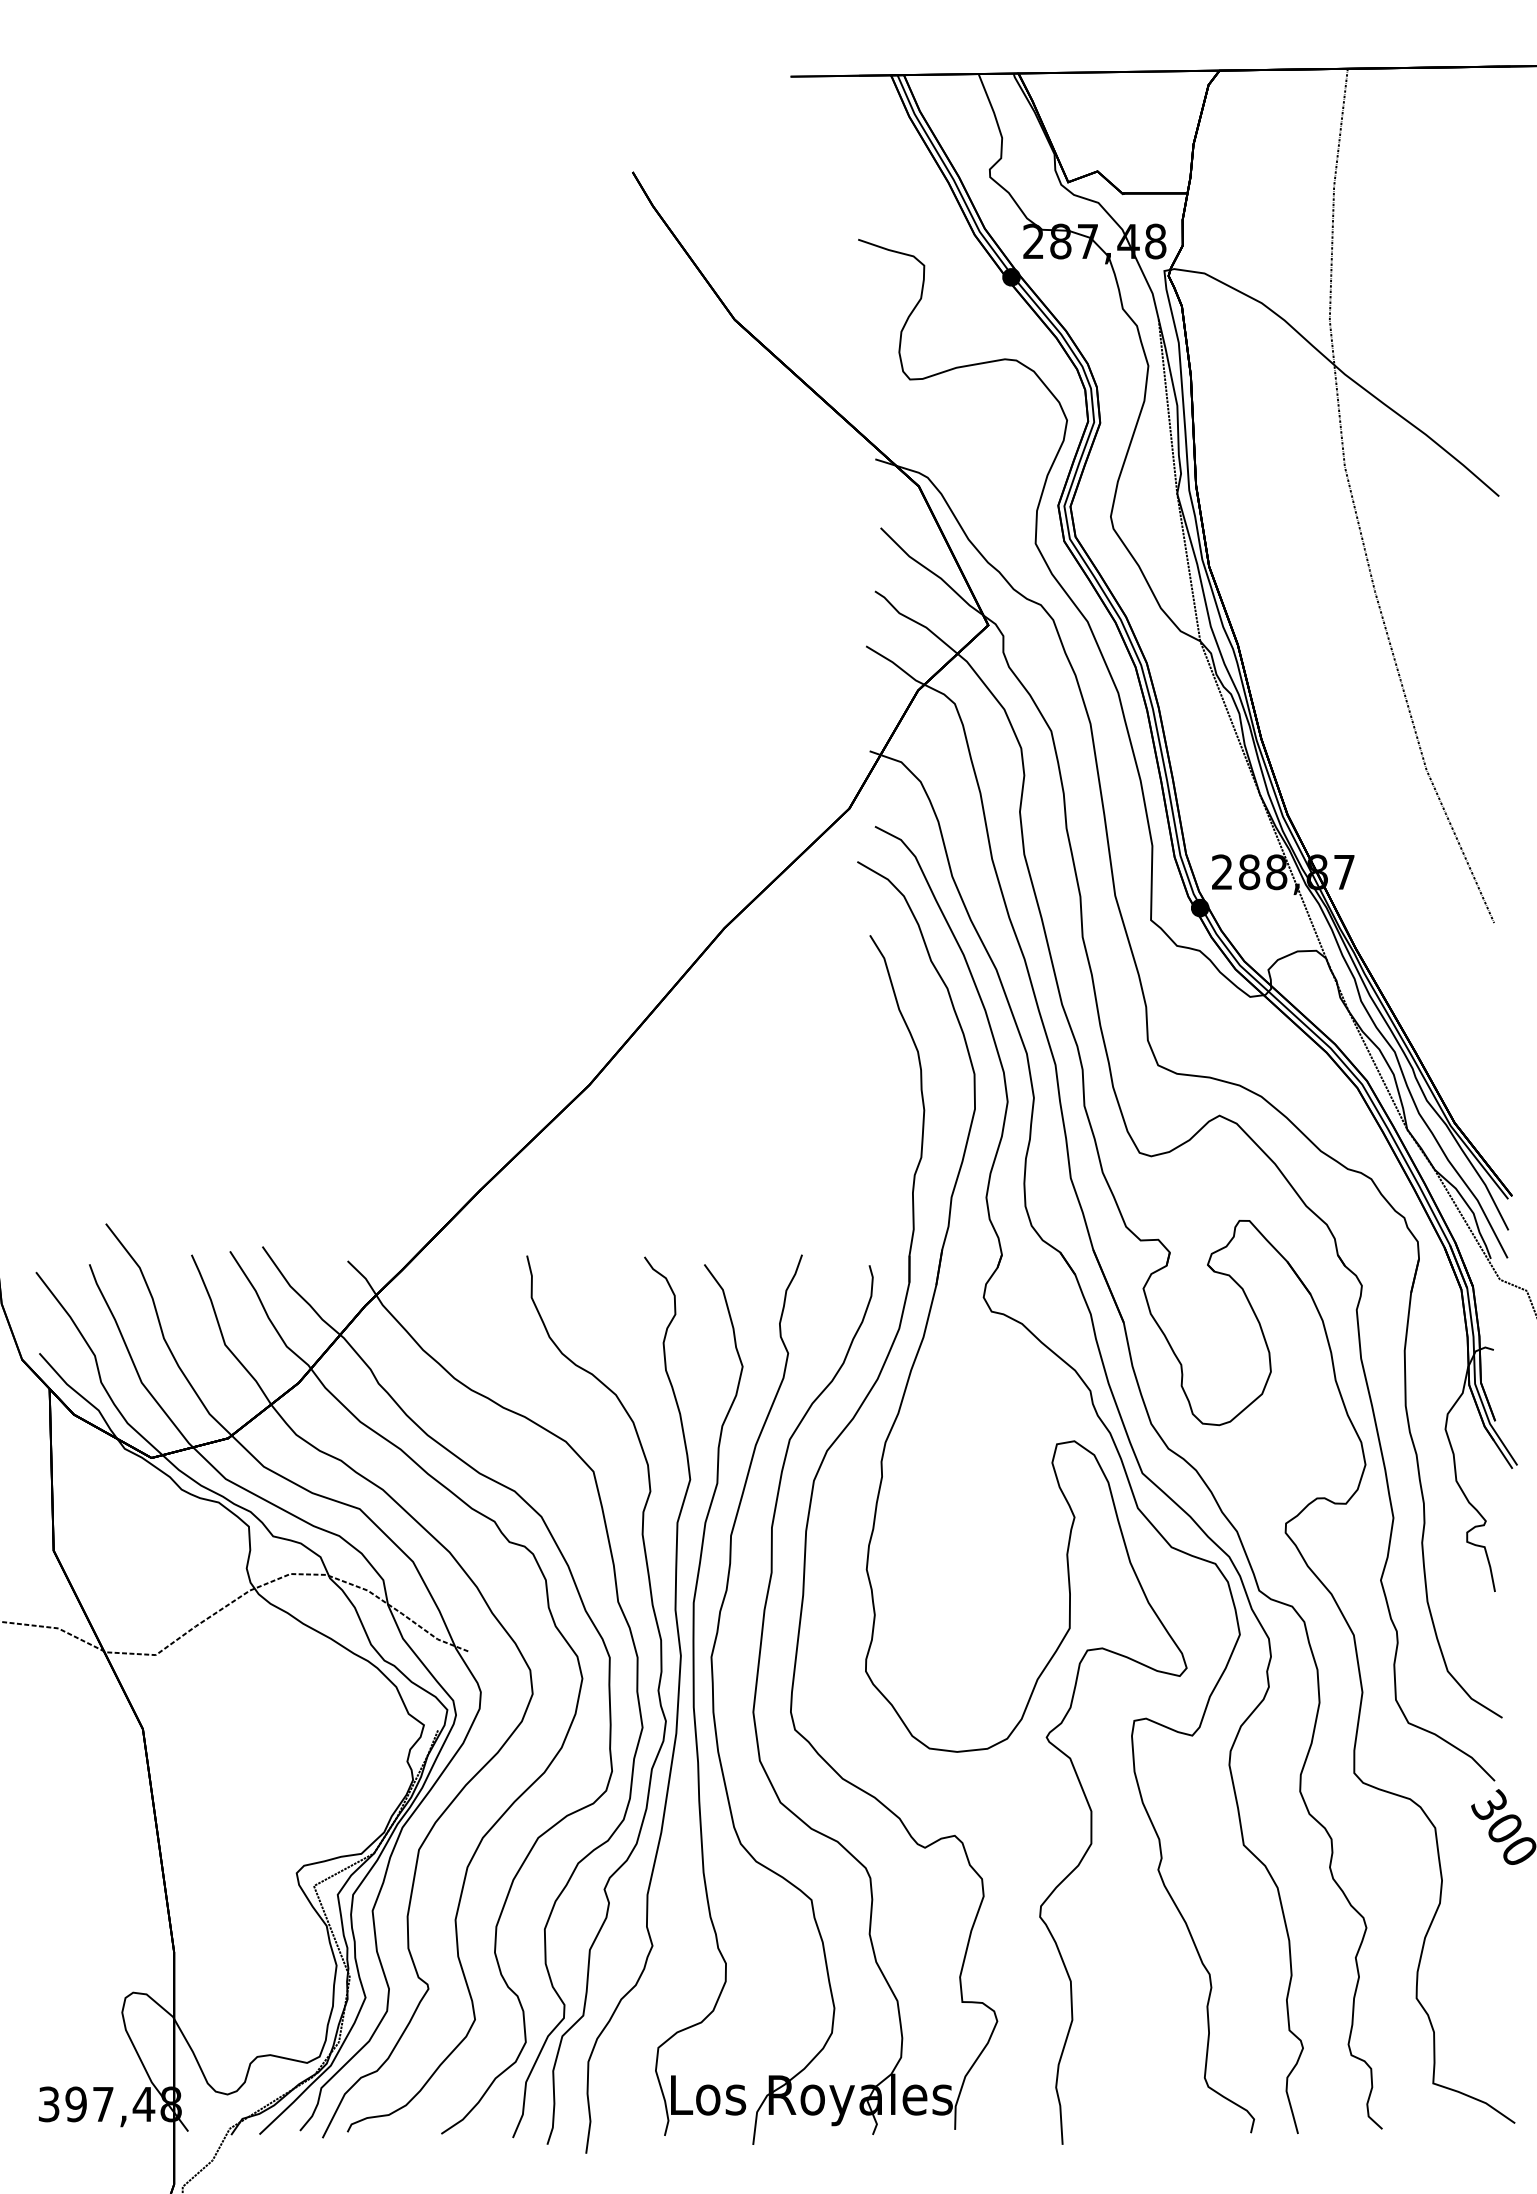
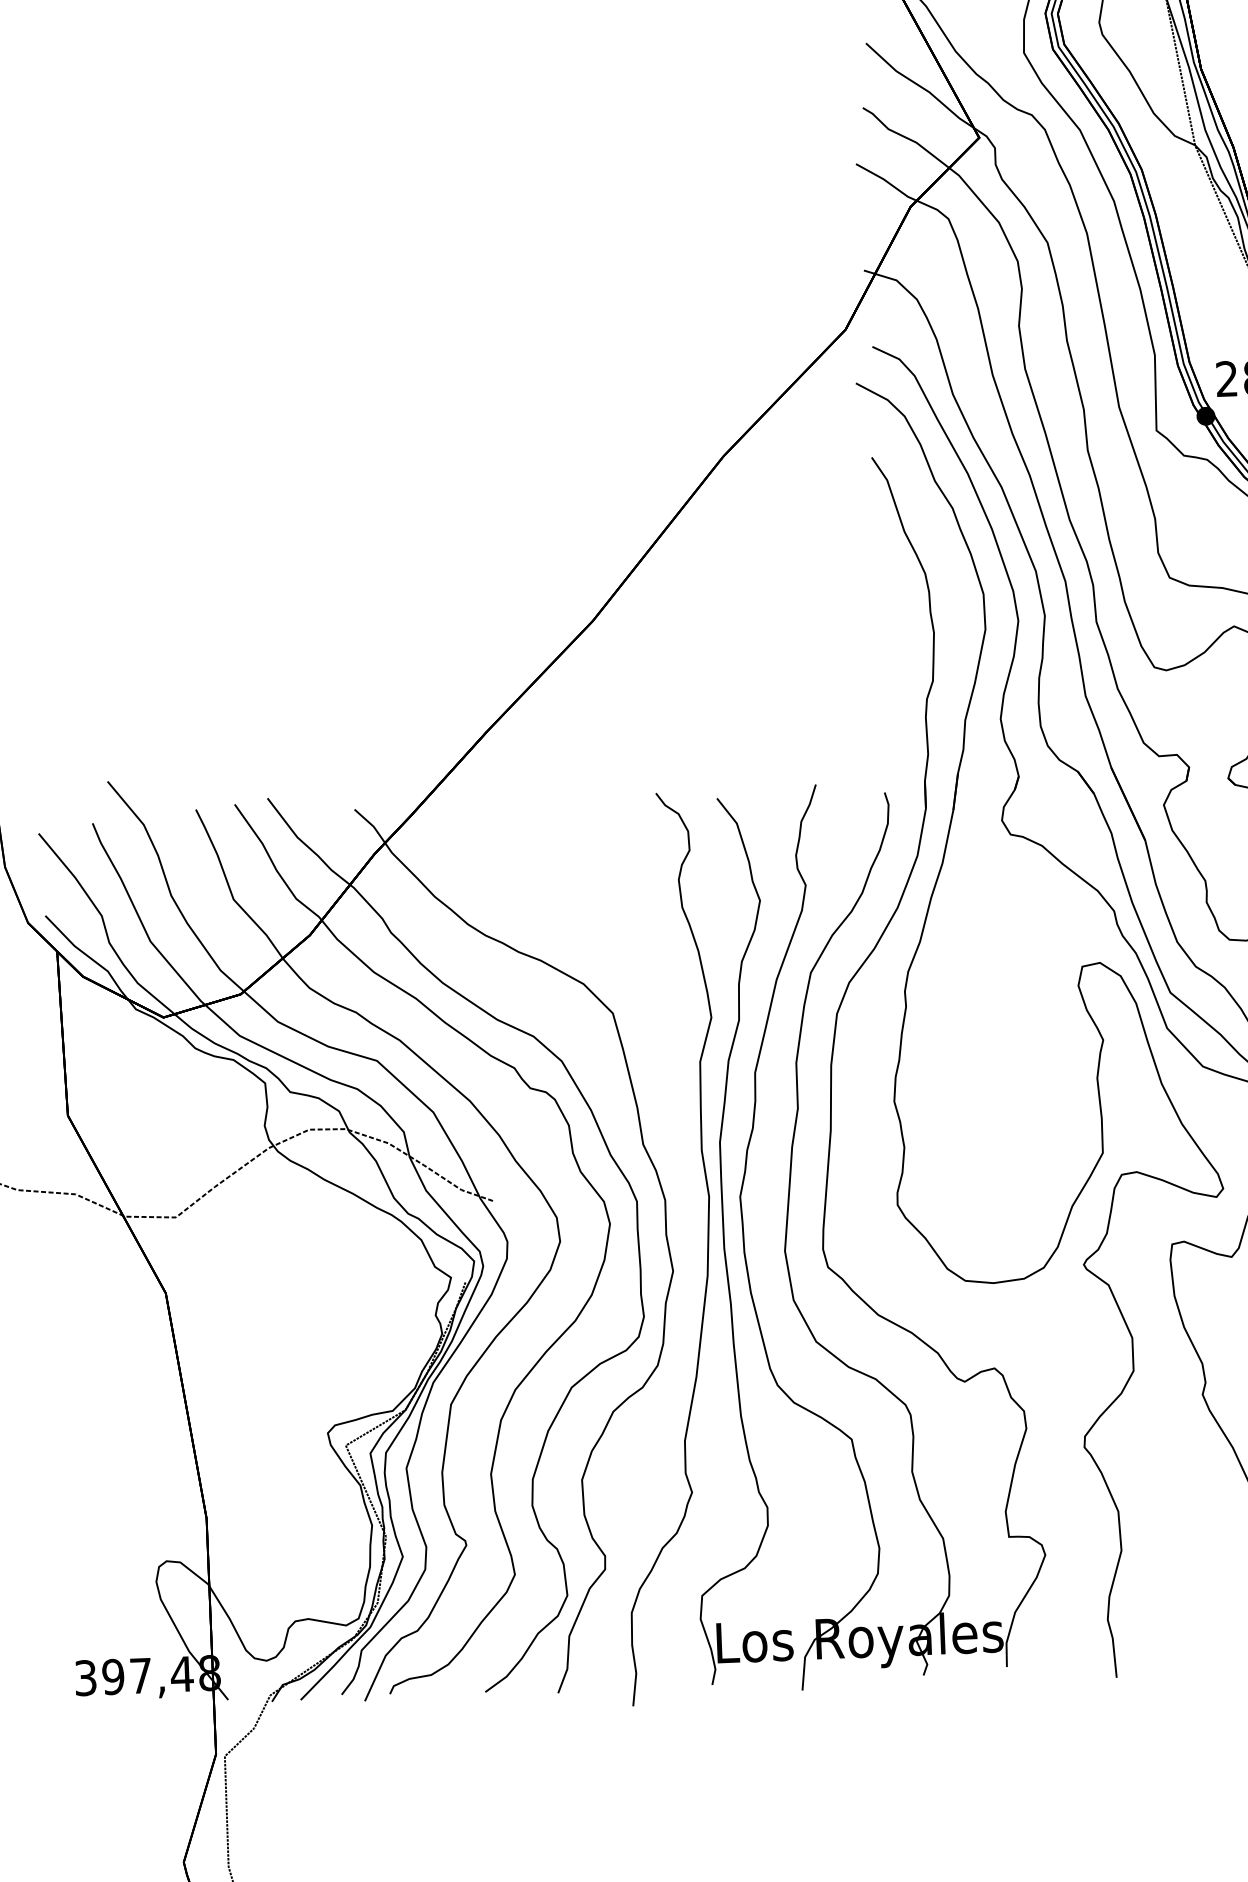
curve: (657, 1692) -> (686, 1235), removed

